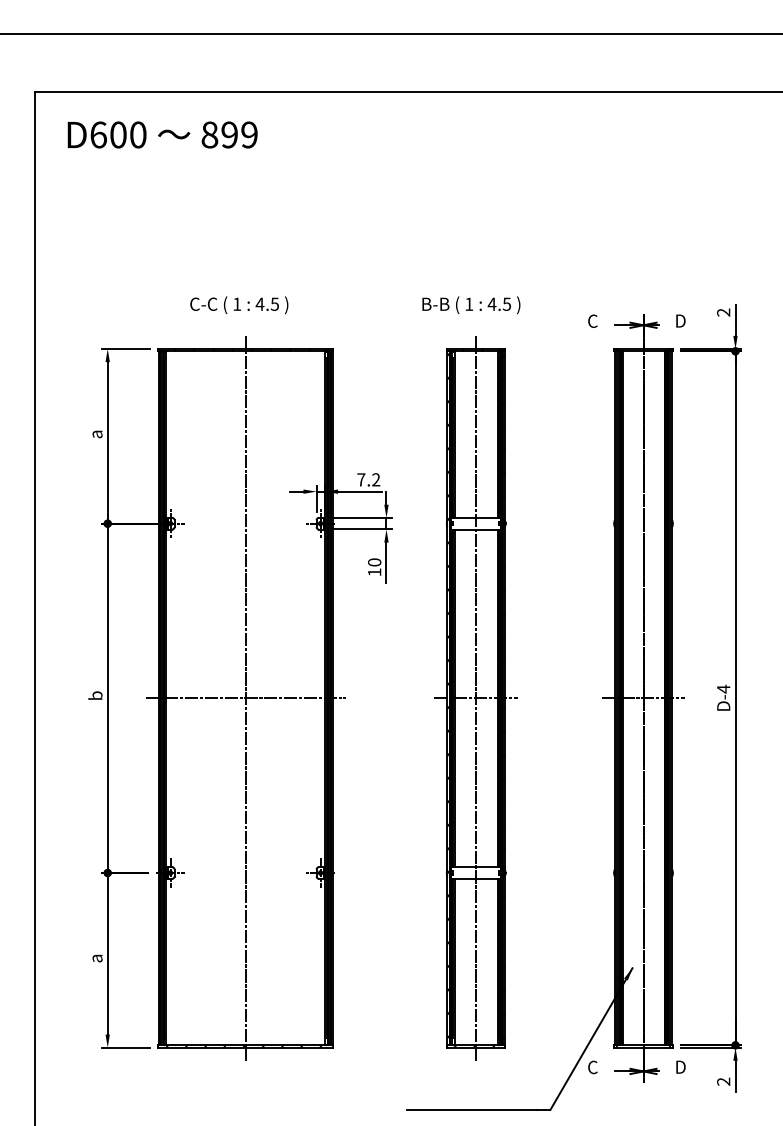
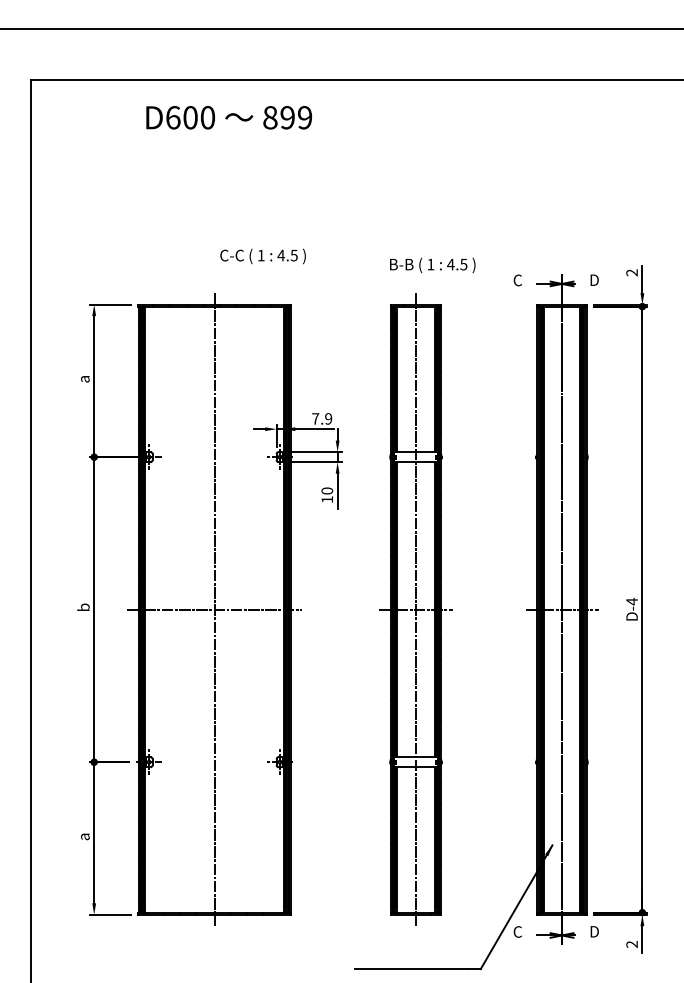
text: (163, 134) -> (229, 117), moved
text: (238, 305) -> (262, 256), moved
text: (471, 305) -> (432, 265), moved
text: (376, 479) -> (328, 418), 7.2 -> 7.9

